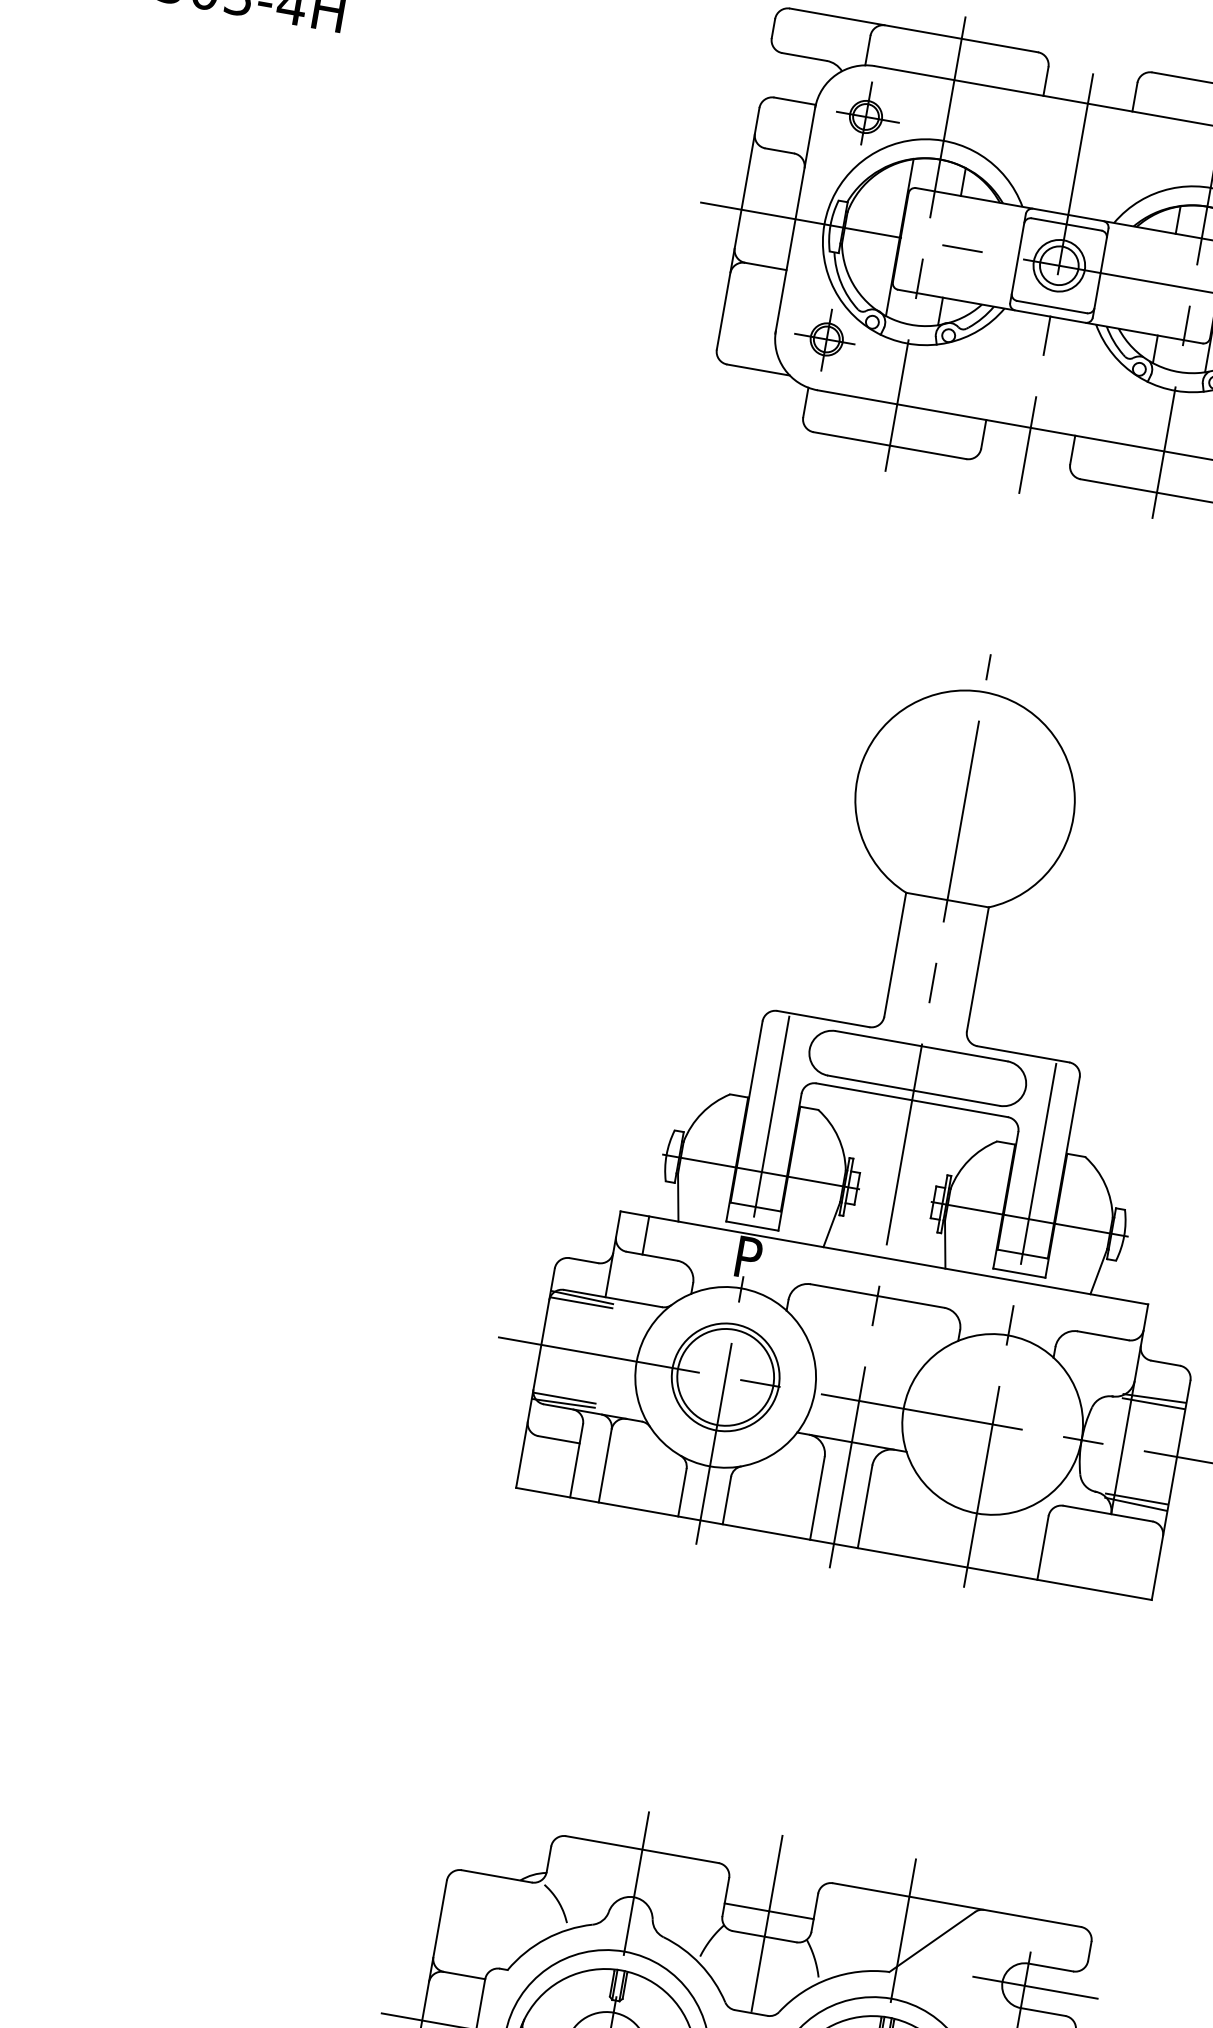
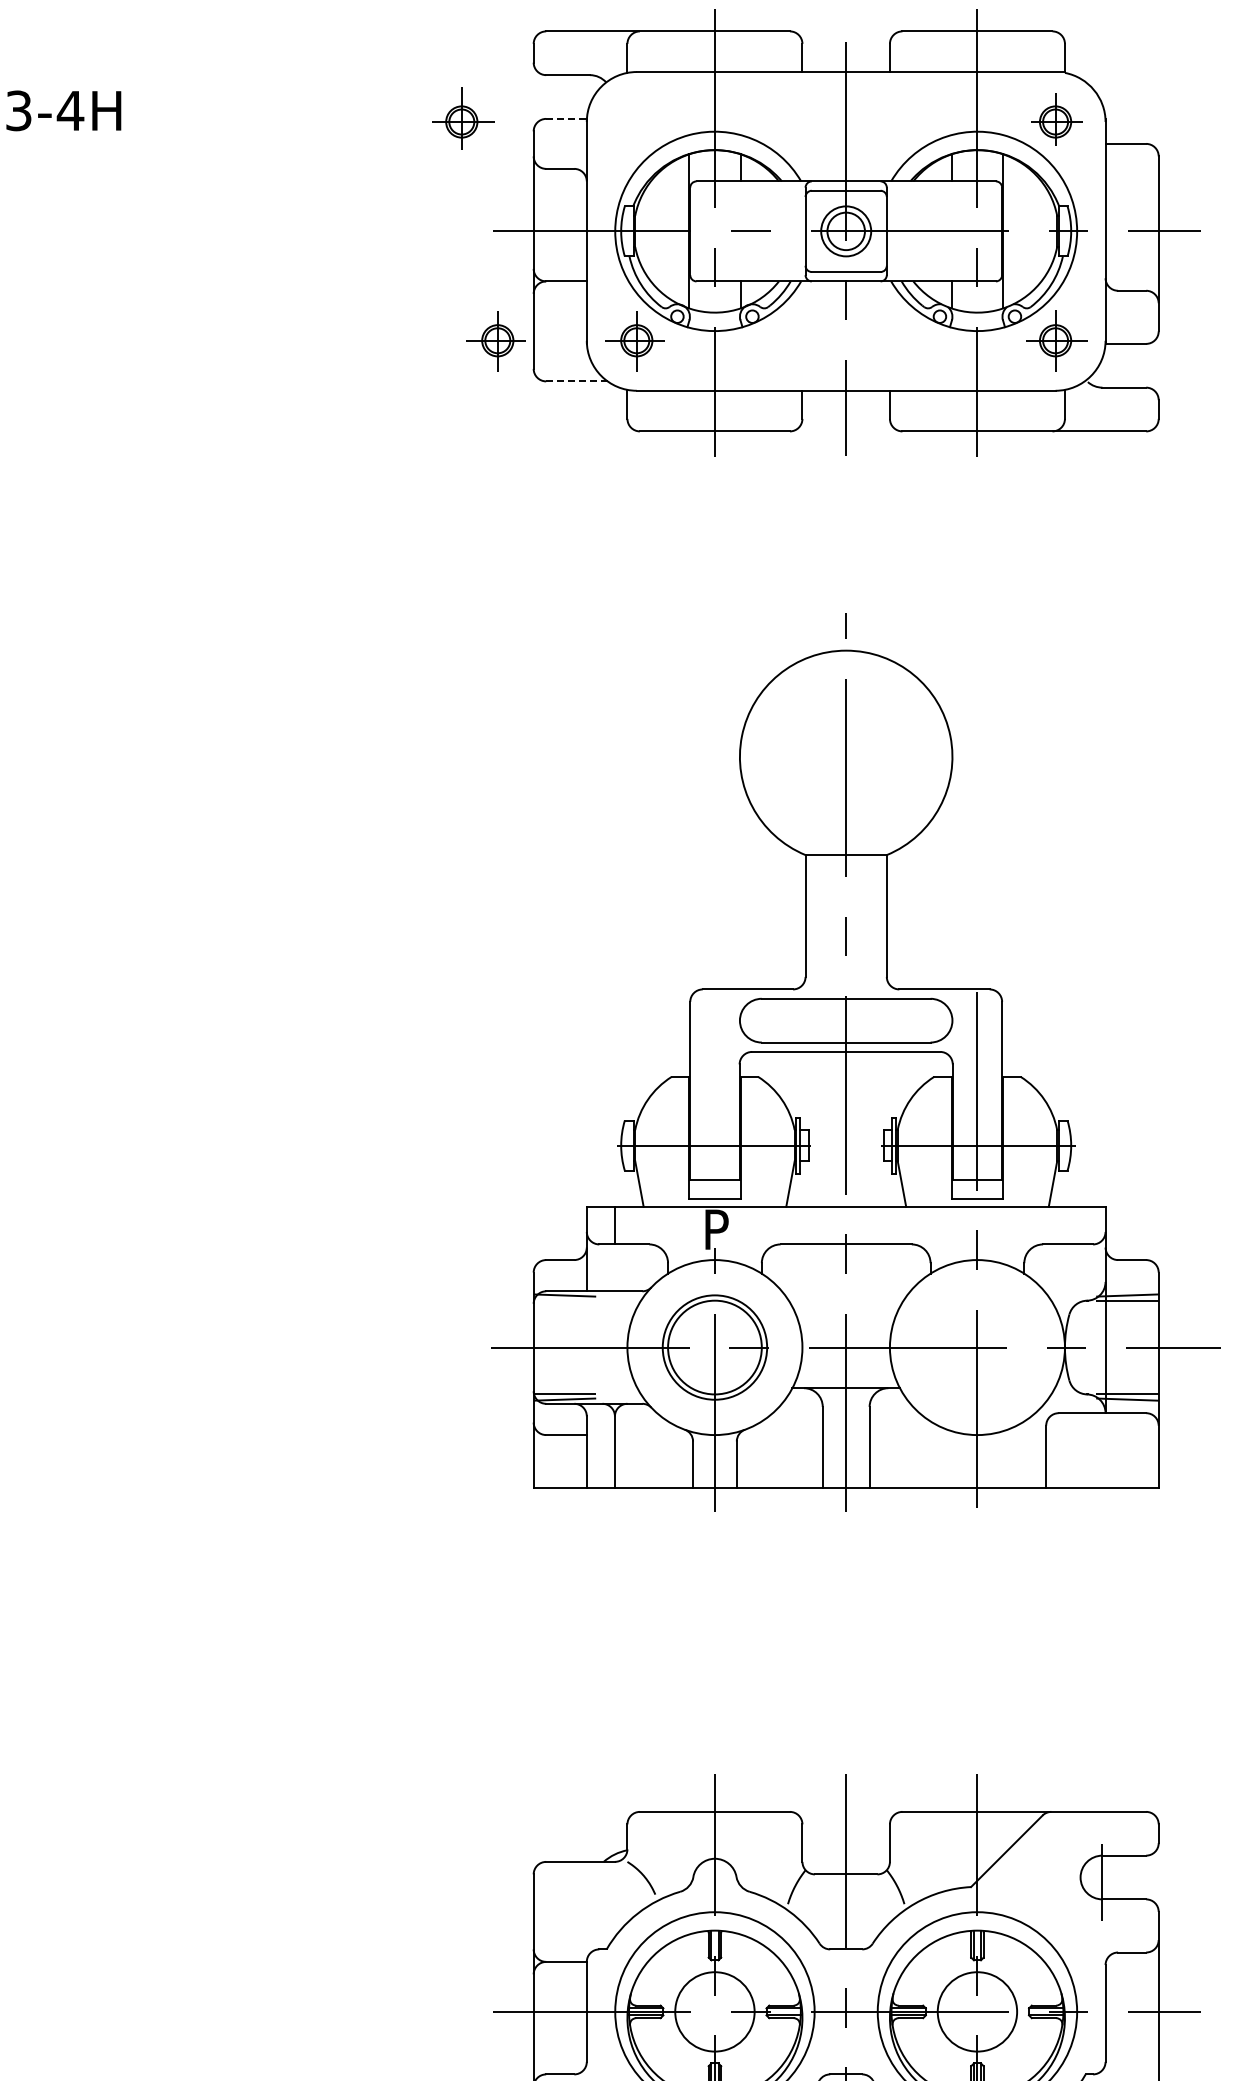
line: (796, 100) -> (567, 118), solid -> dashed
part: (868, 113) -> (463, 118), moved
part: (682, 314) -> (495, 341), added
line: (758, 370) -> (576, 381), solid -> dashed
line: (773, 1103) -> (714, 1078), removed
line: (581, 1302) -> (564, 1300), removed
line: (768, 1911) -> (845, 1849), removed
line: (1034, 1987) -> (1112, 1877), removed

